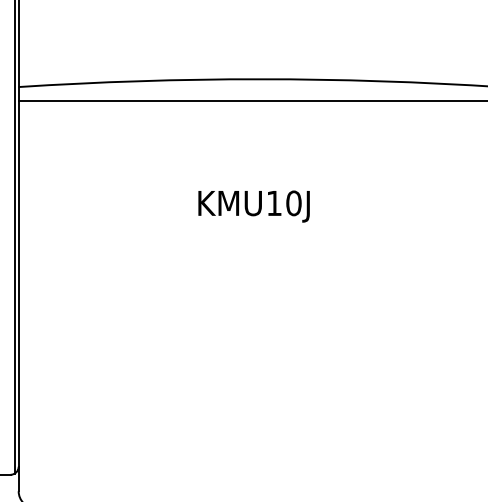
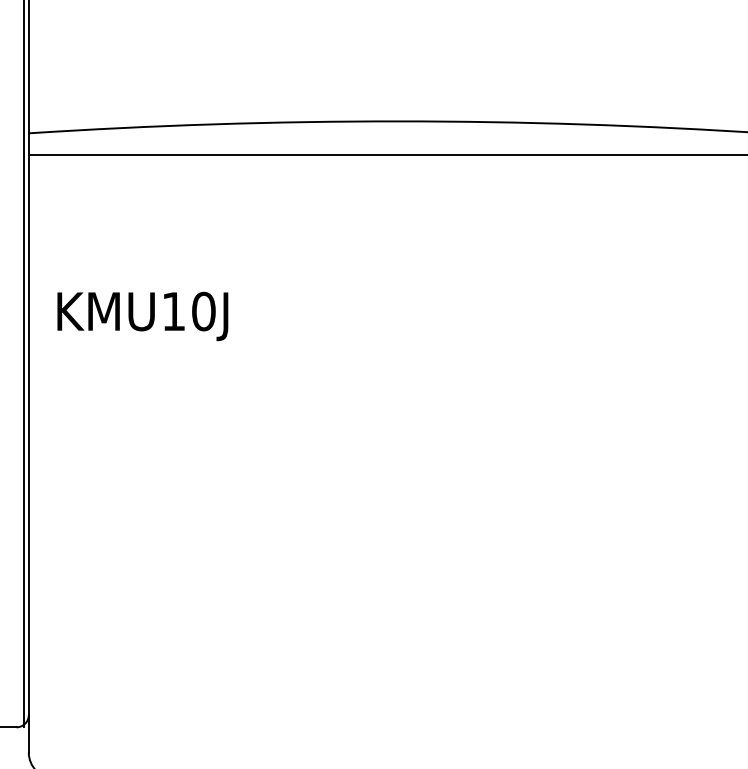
text: (253, 206) -> (141, 316), moved

